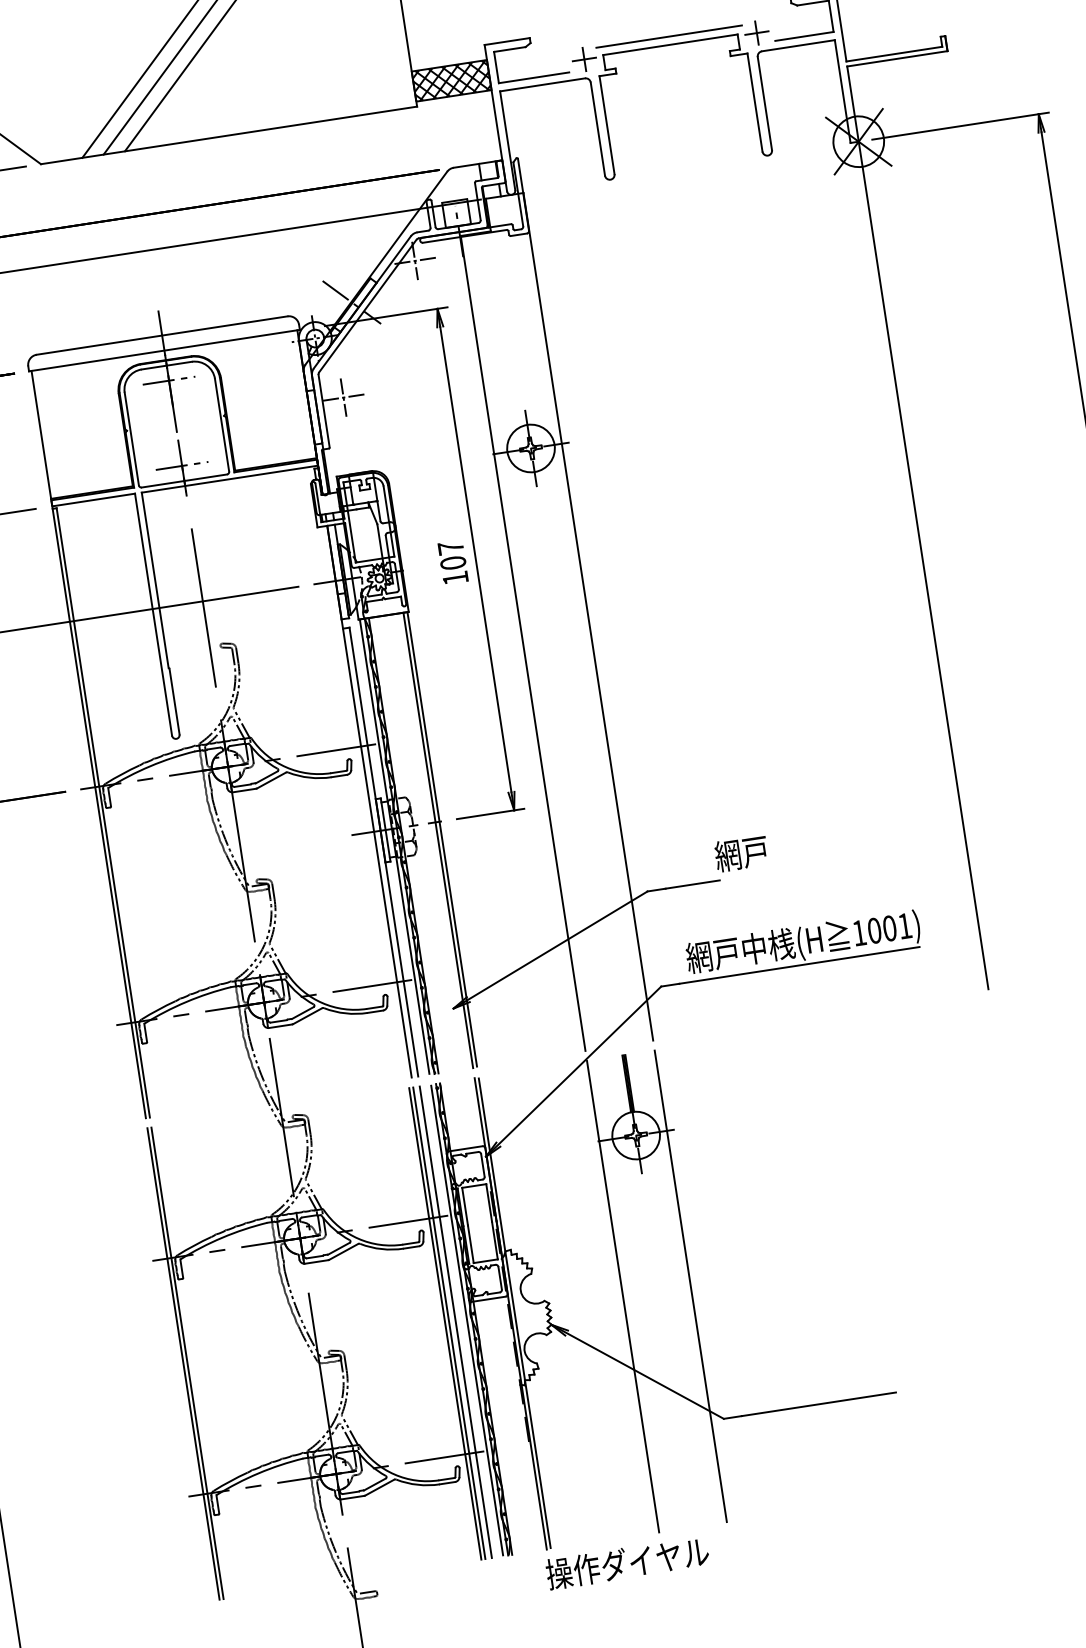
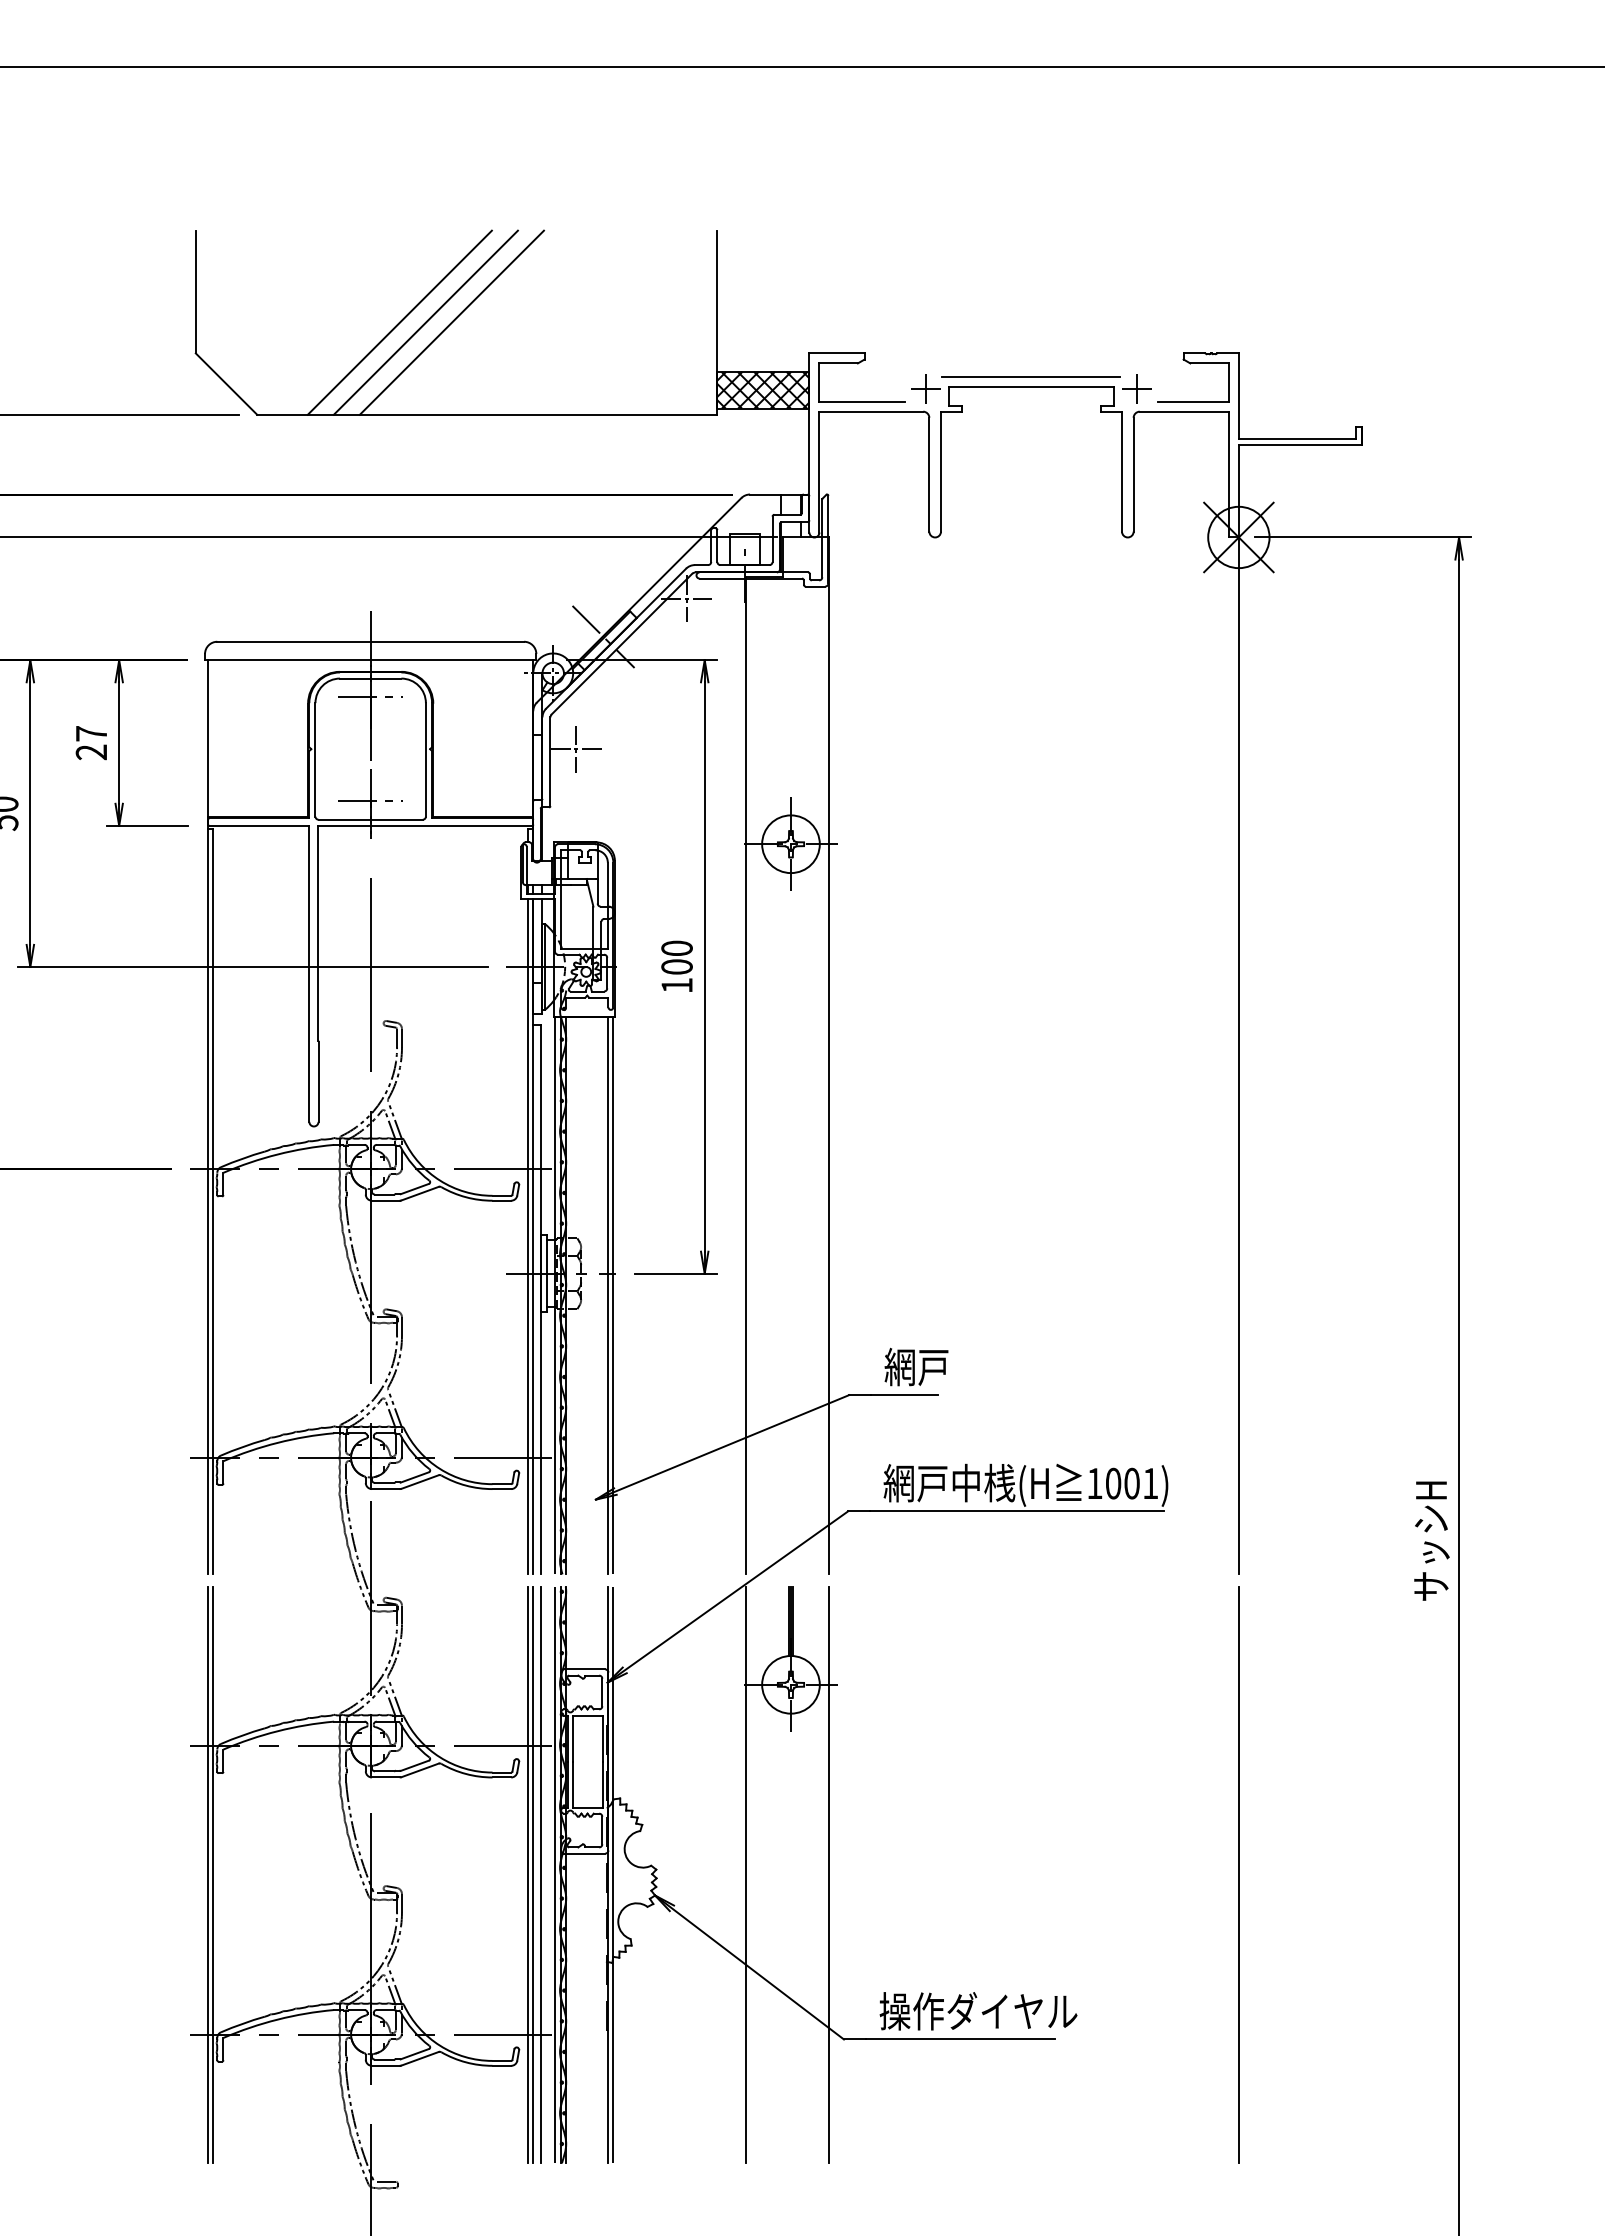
text: (450, 547) -> (676, 947), 107 -> 100
line: (365, 801) -> (528, 1236), added
text: (741, 853) -> (916, 1366), moved
line: (1025, 1234) -> (1238, 1874), added
text: (627, 1563) -> (978, 2011), moved

